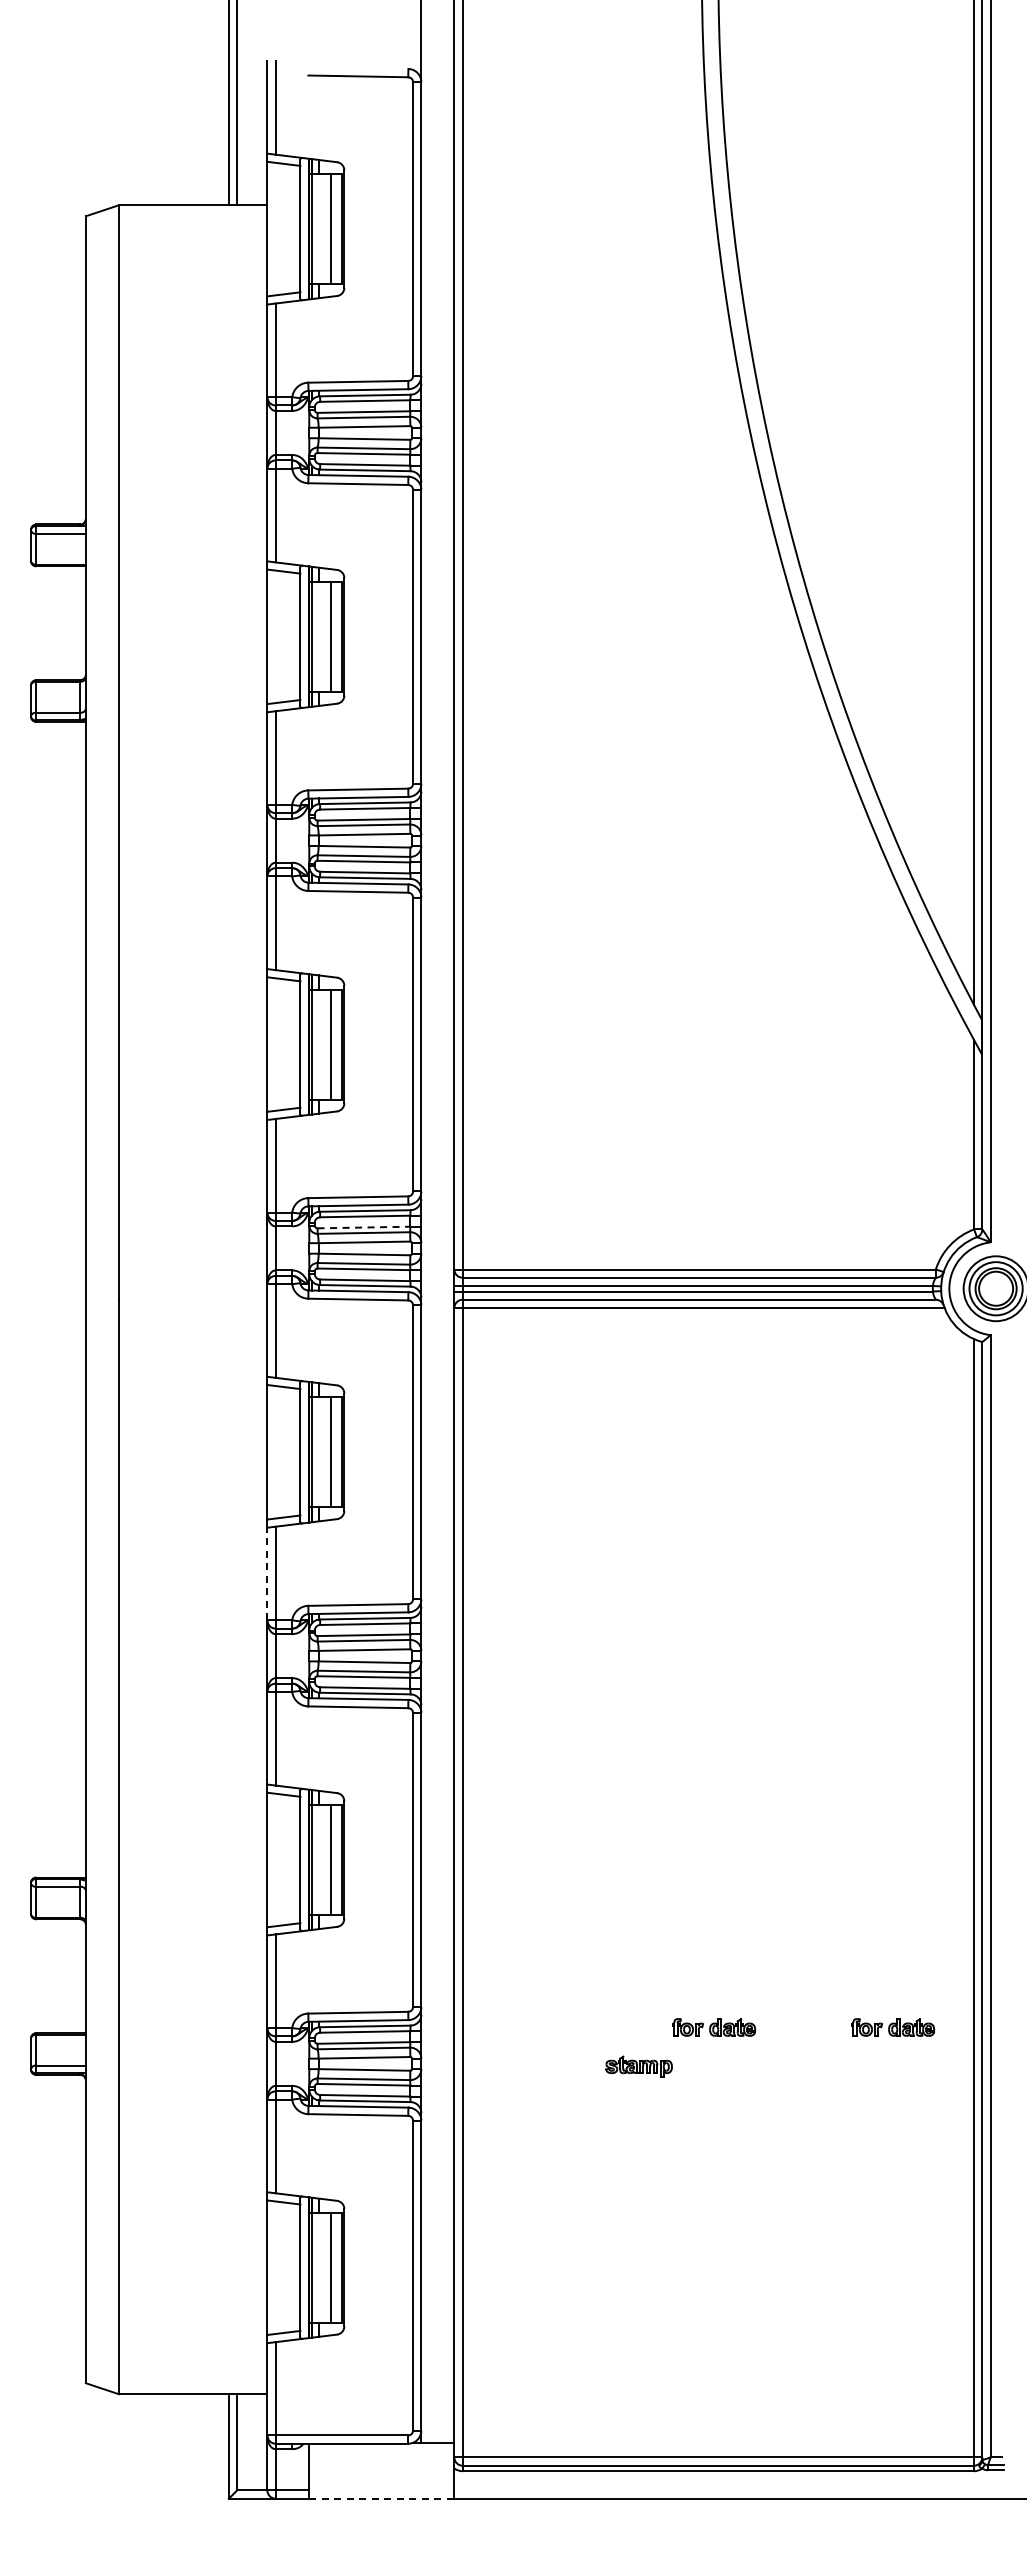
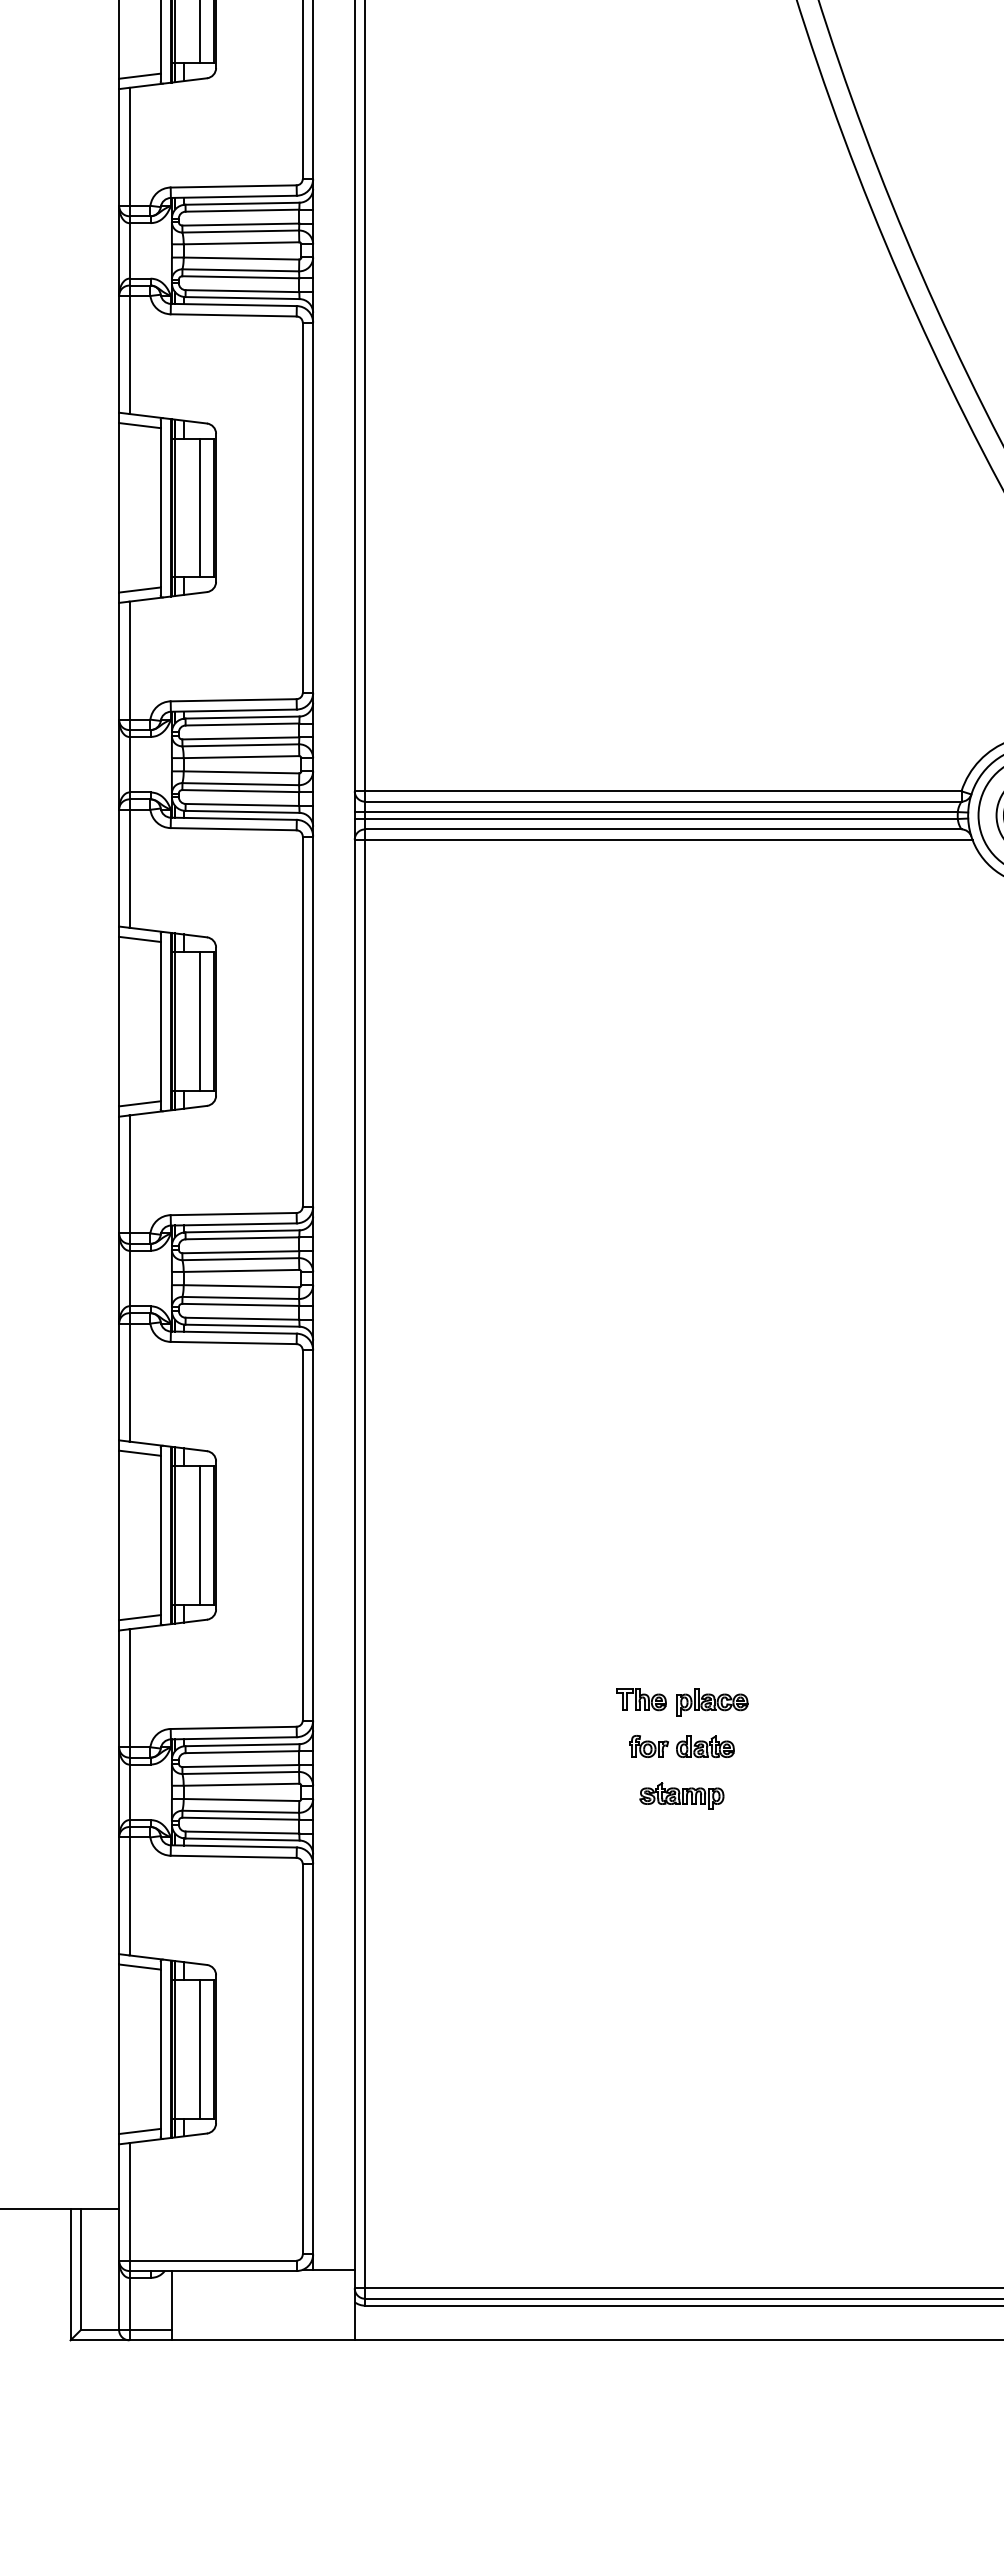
line: (364, 1227) -> (241, 738), dashed -> solid
line: (267, 1573) -> (119, 1174), dashed -> solid
part: (713, 1992) -> (681, 1702), added
part: (893, 2027) -> (908, 1746), removed
part: (638, 2066) -> (681, 1795), moved
line: (381, 2498) -> (262, 2340), dashed -> solid

